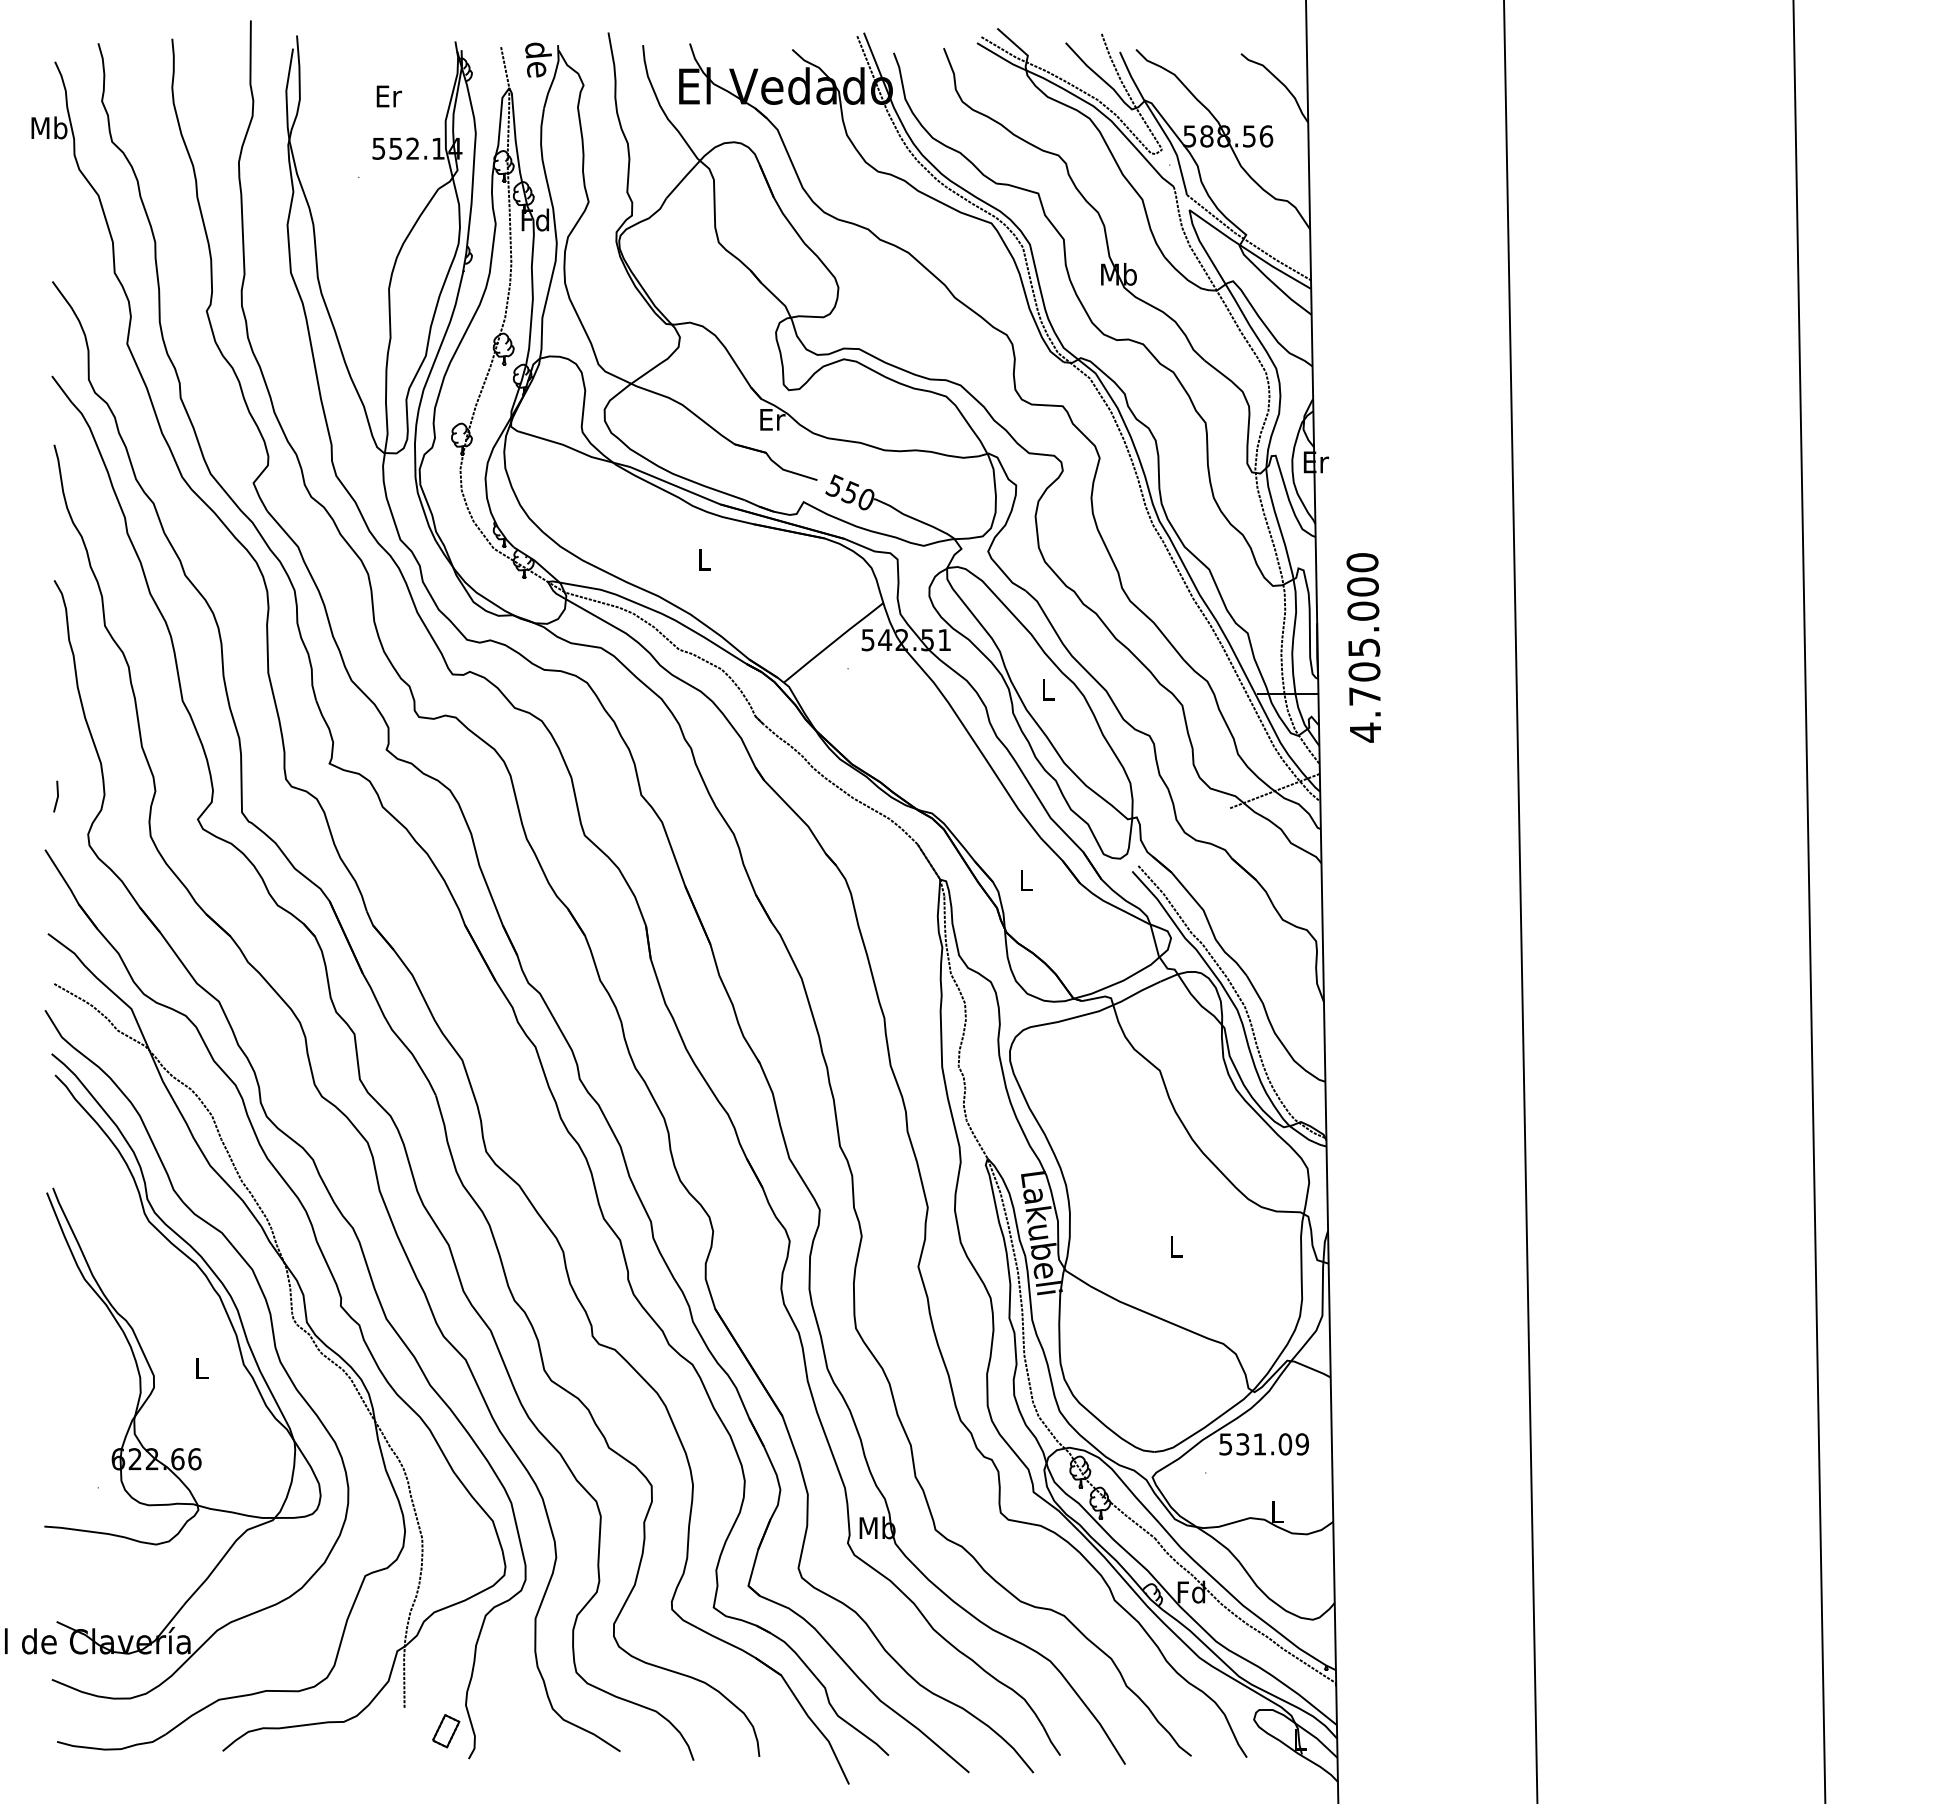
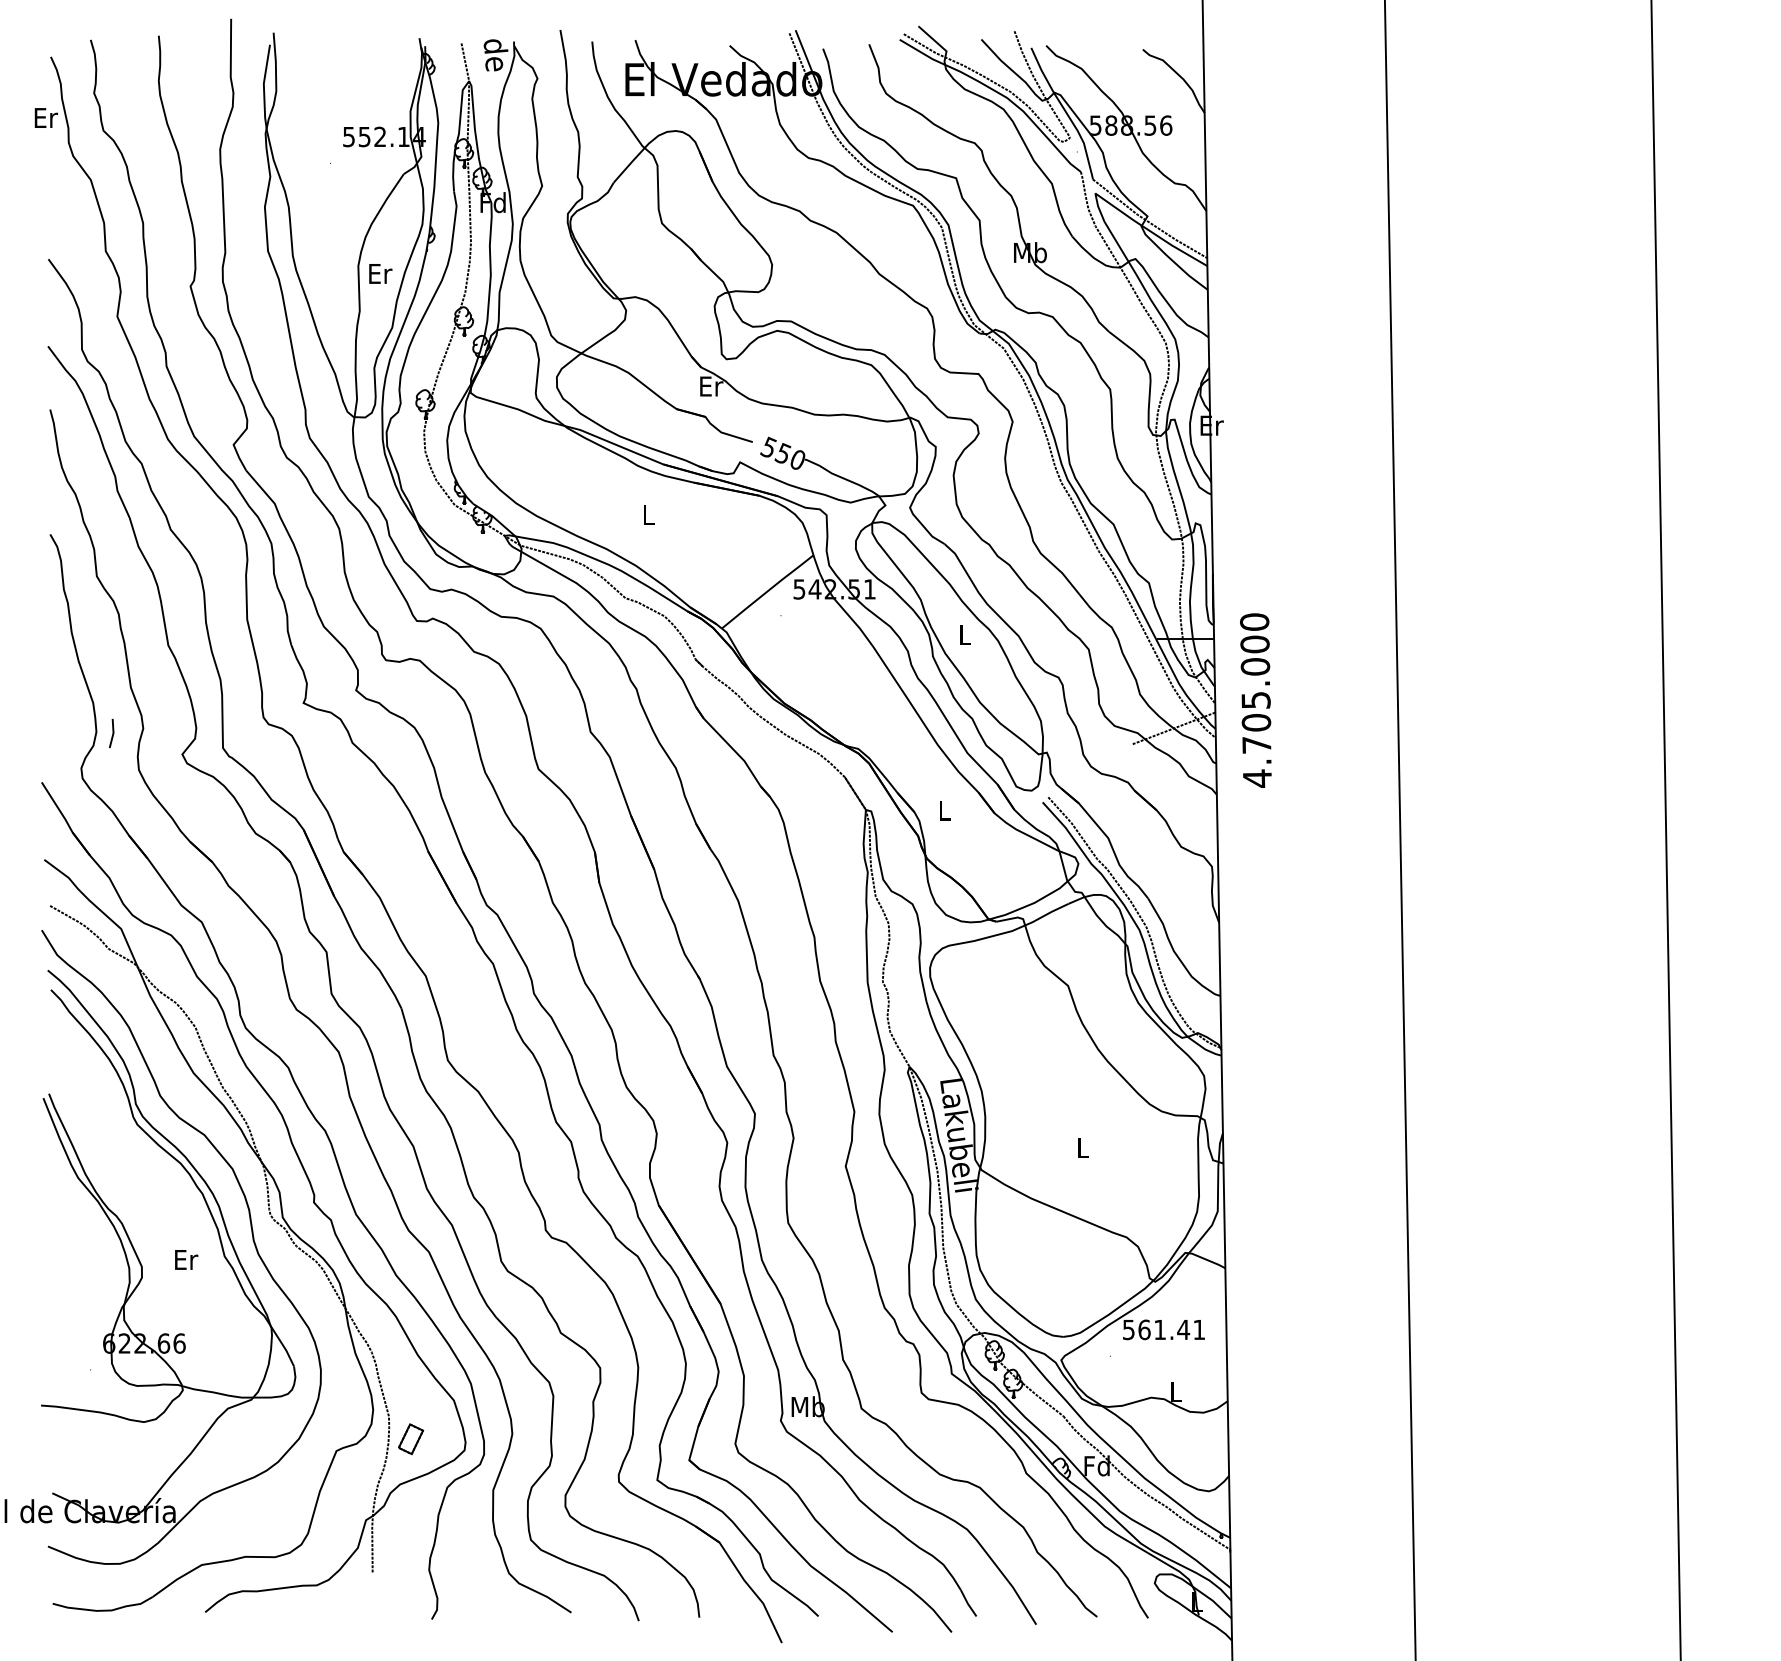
text: (388, 96) -> (379, 273), moved
text: (49, 127) -> (45, 117), Mb -> Er
text: (1363, 647) -> (1255, 700), moved
line: (56, 797) -> (112, 734), moved
text: (202, 1368) -> (186, 1260), L -> Er
text: (1272, 1444) -> (1171, 1329), 531.09 -> 561.41
part: (446, 1731) -> (411, 1439), moved

